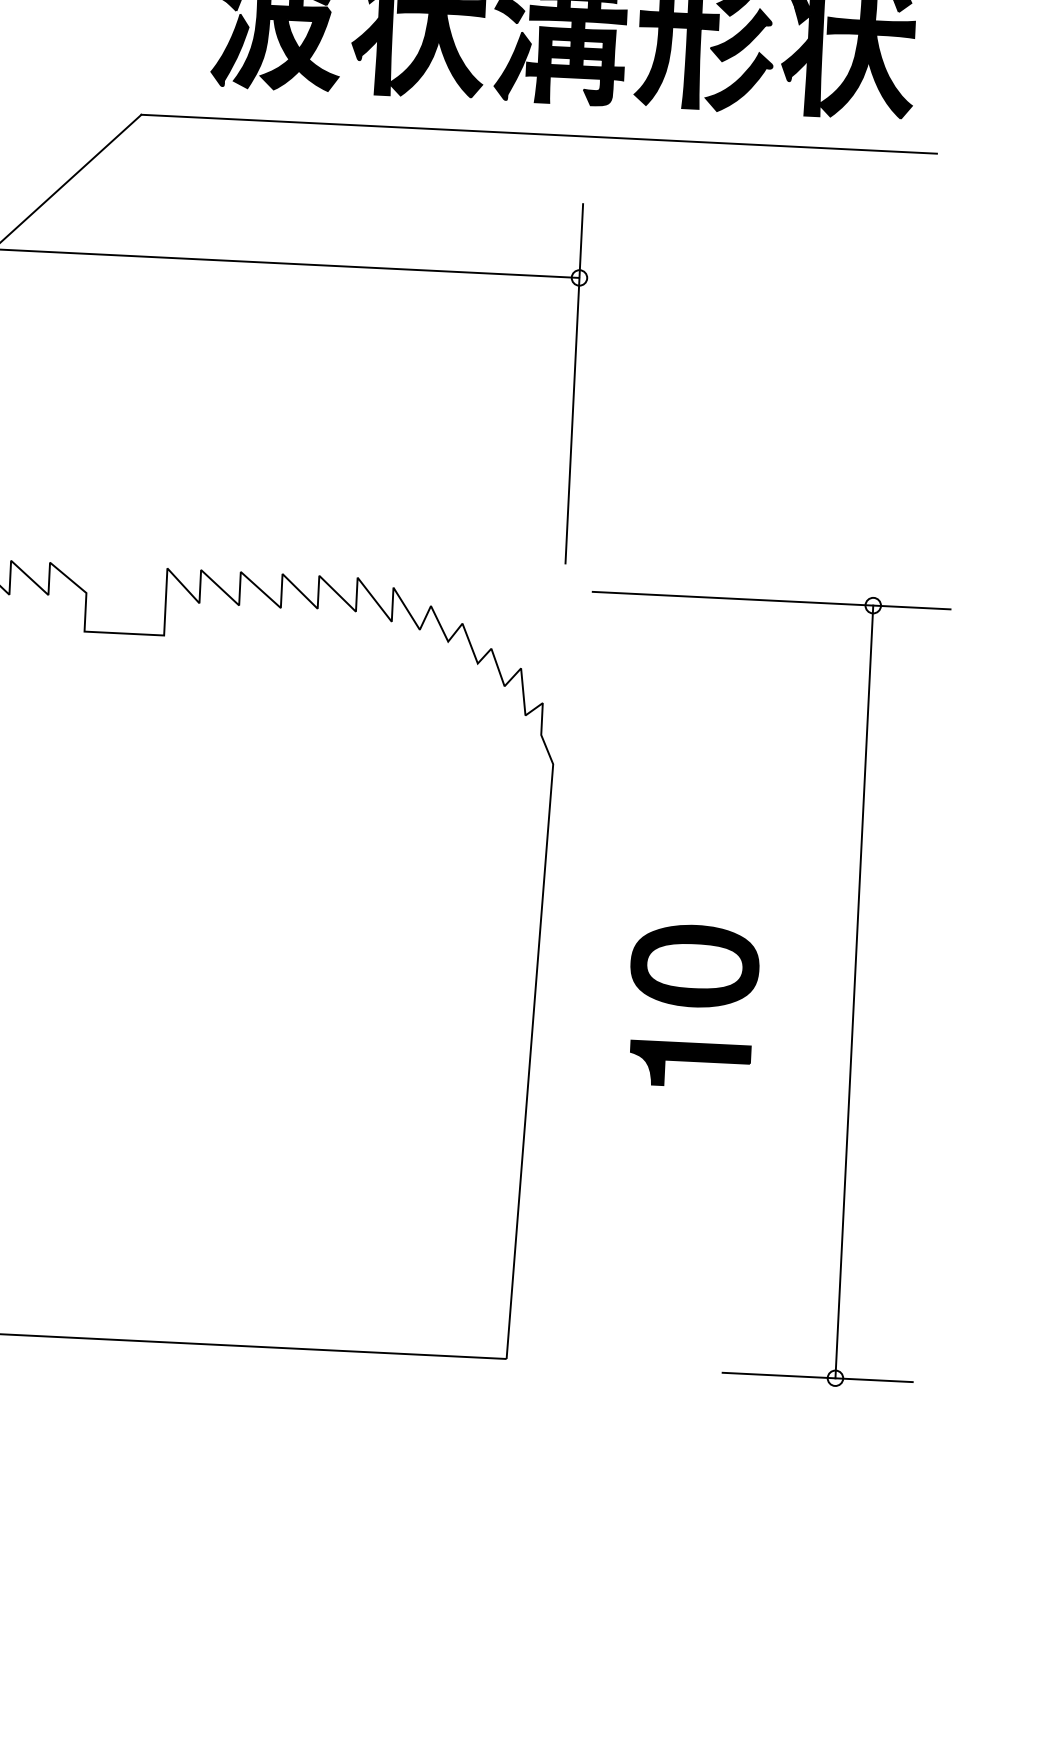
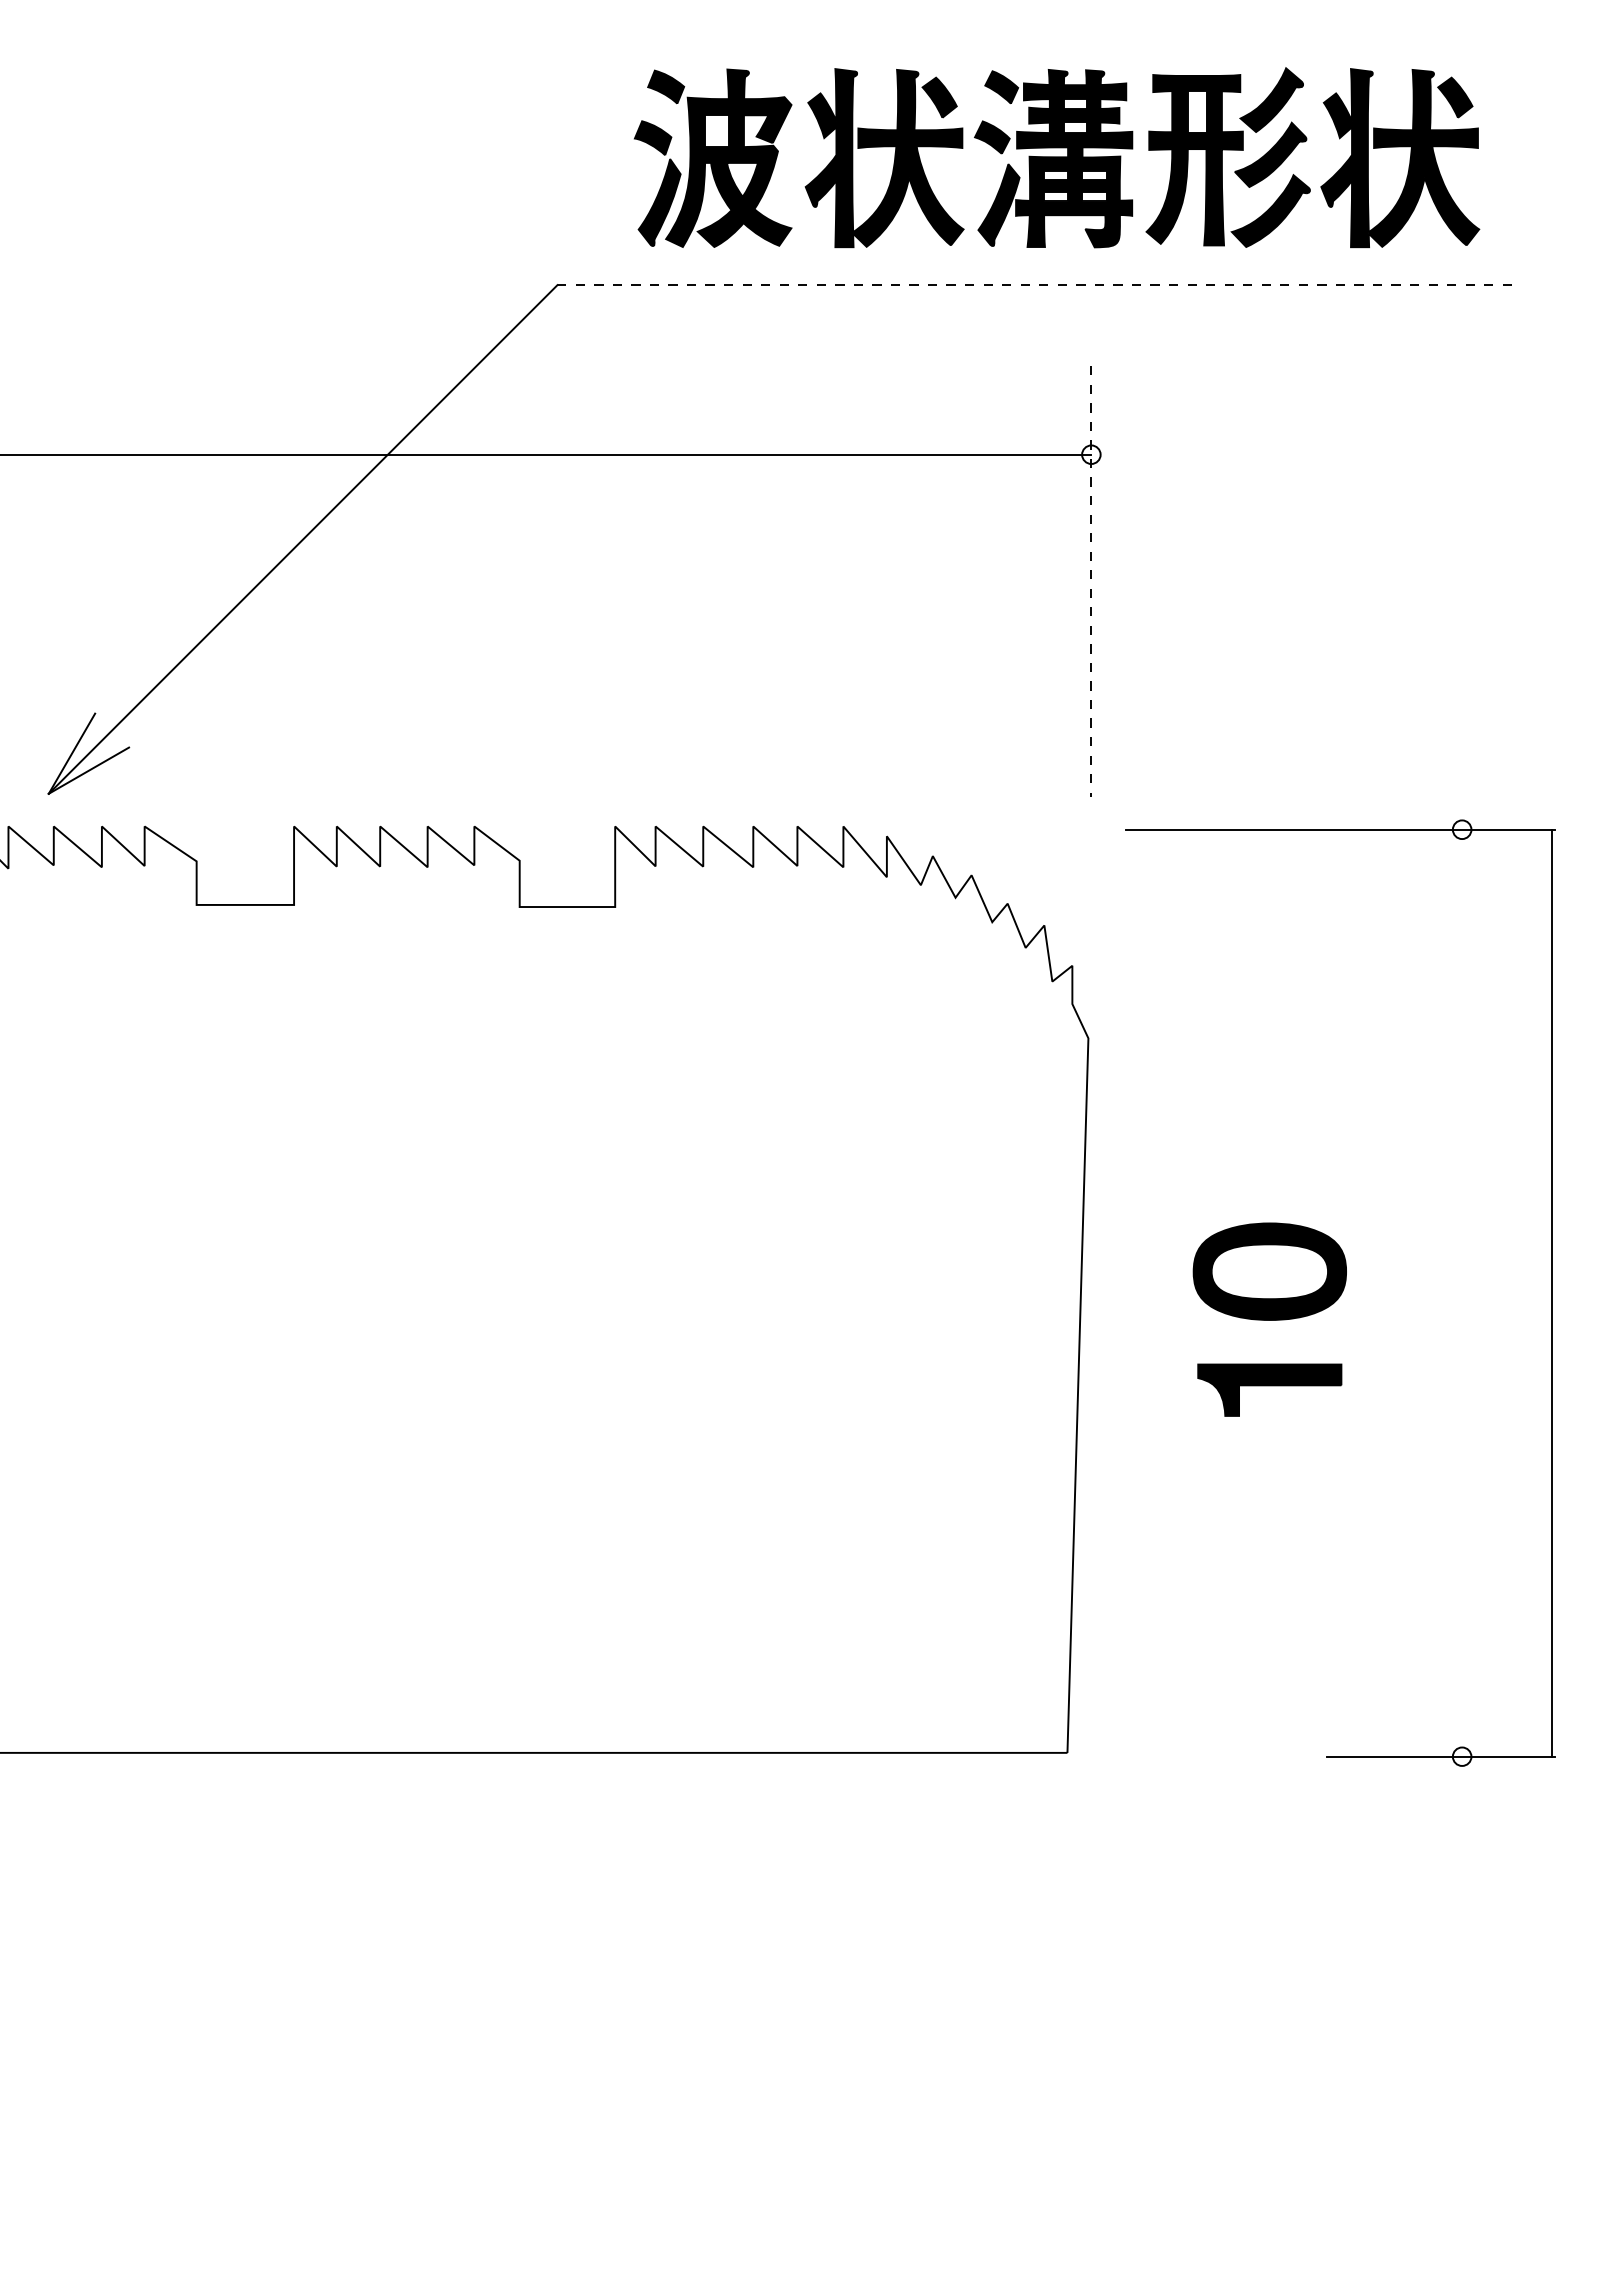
line: (538, 134) -> (1034, 285), solid -> dashed
line: (574, 383) -> (1091, 581), solid -> dashed
line: (854, 991) -> (1552, 1292), moved

